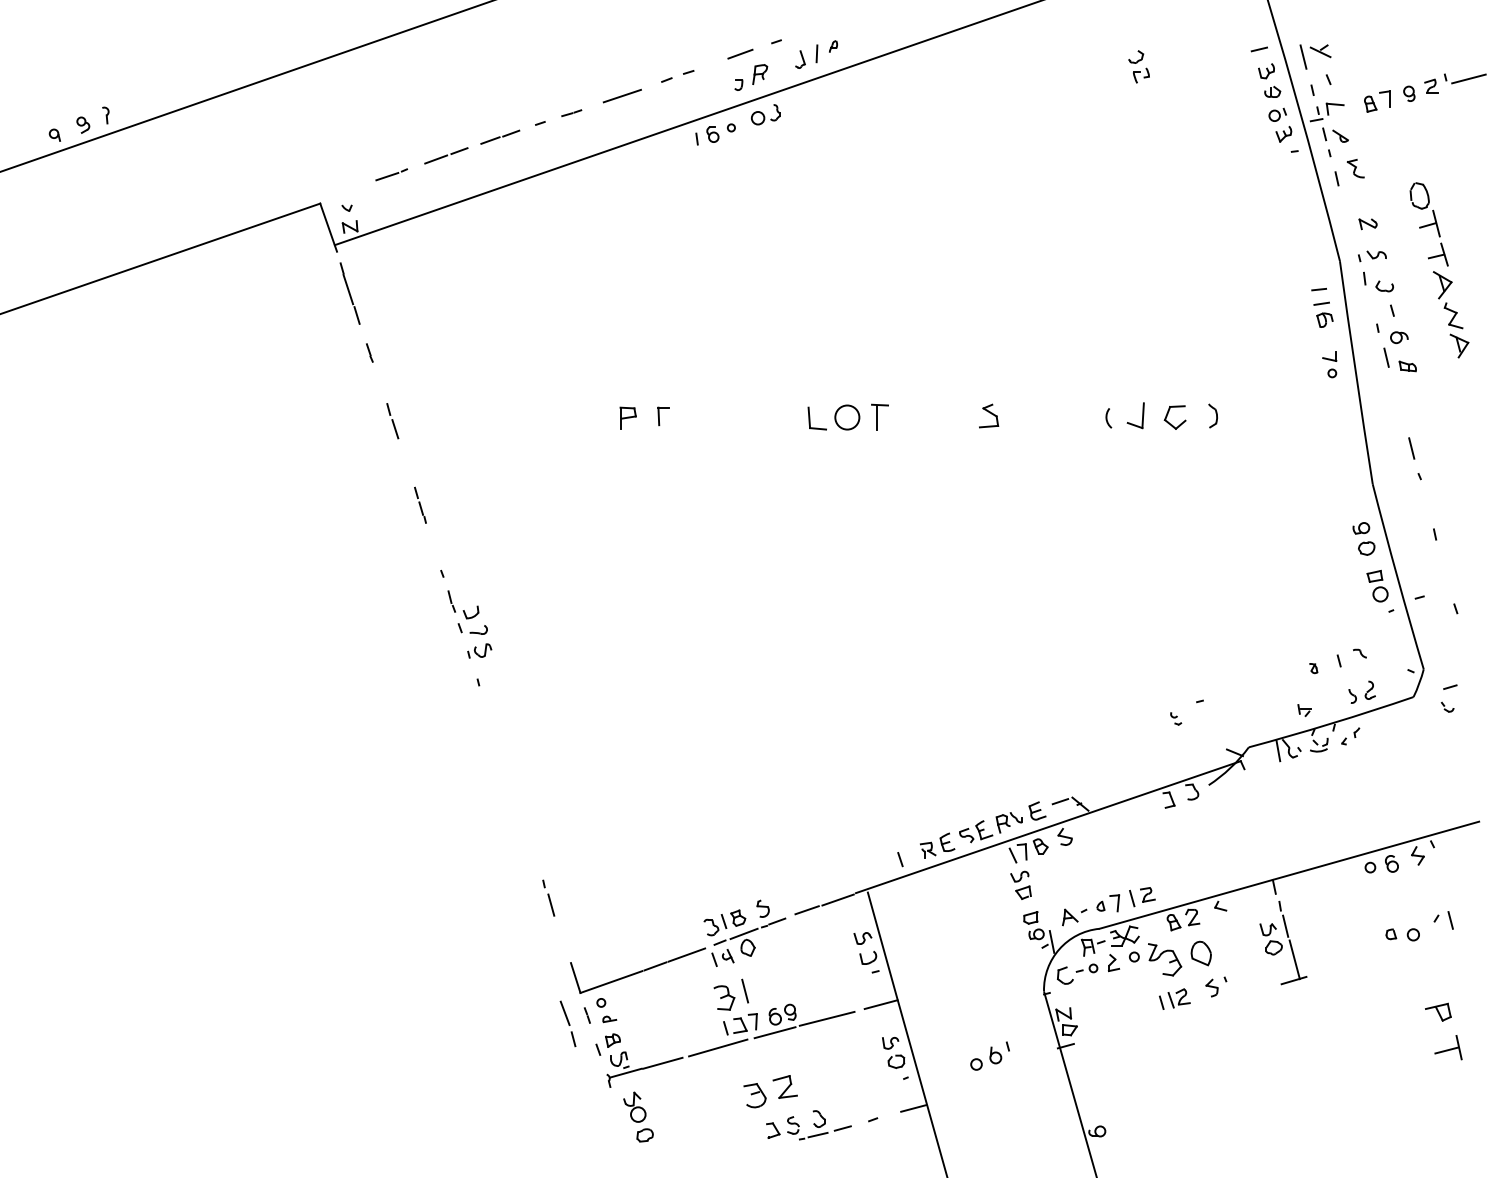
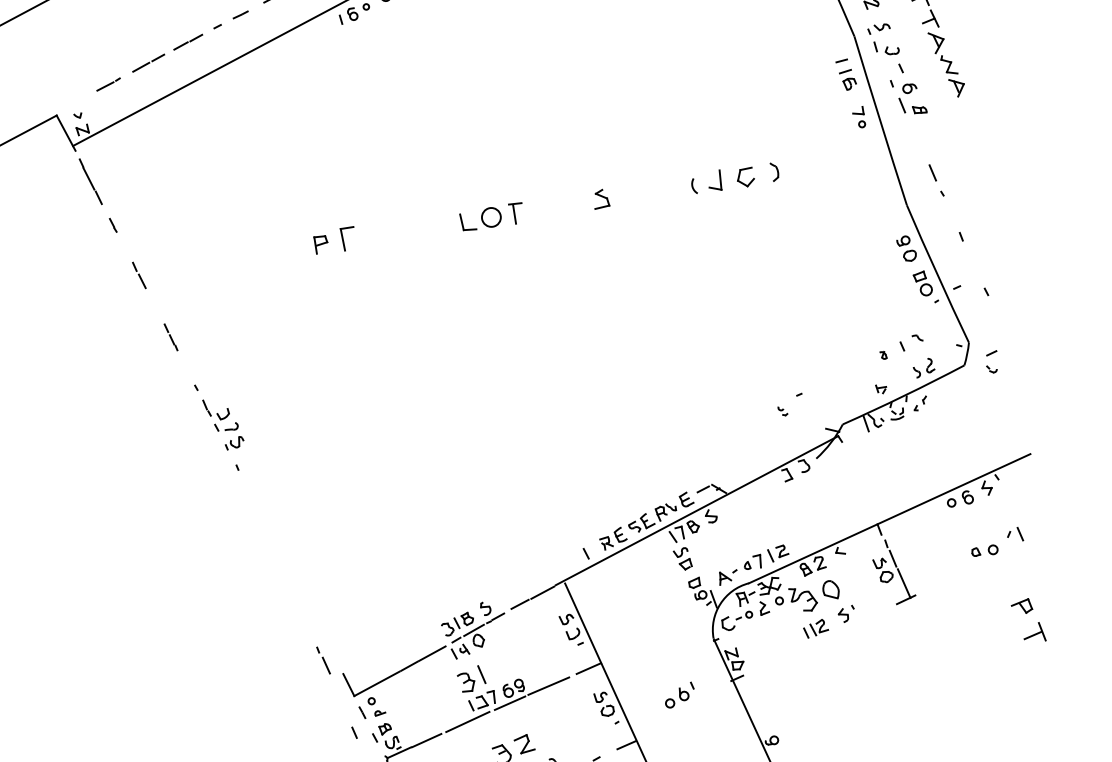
part: (663, 416) -> (348, 238), size x1.6
part: (548, 897) -> (323, 660), moved
line: (564, 1013) -> (344, 713), removed

